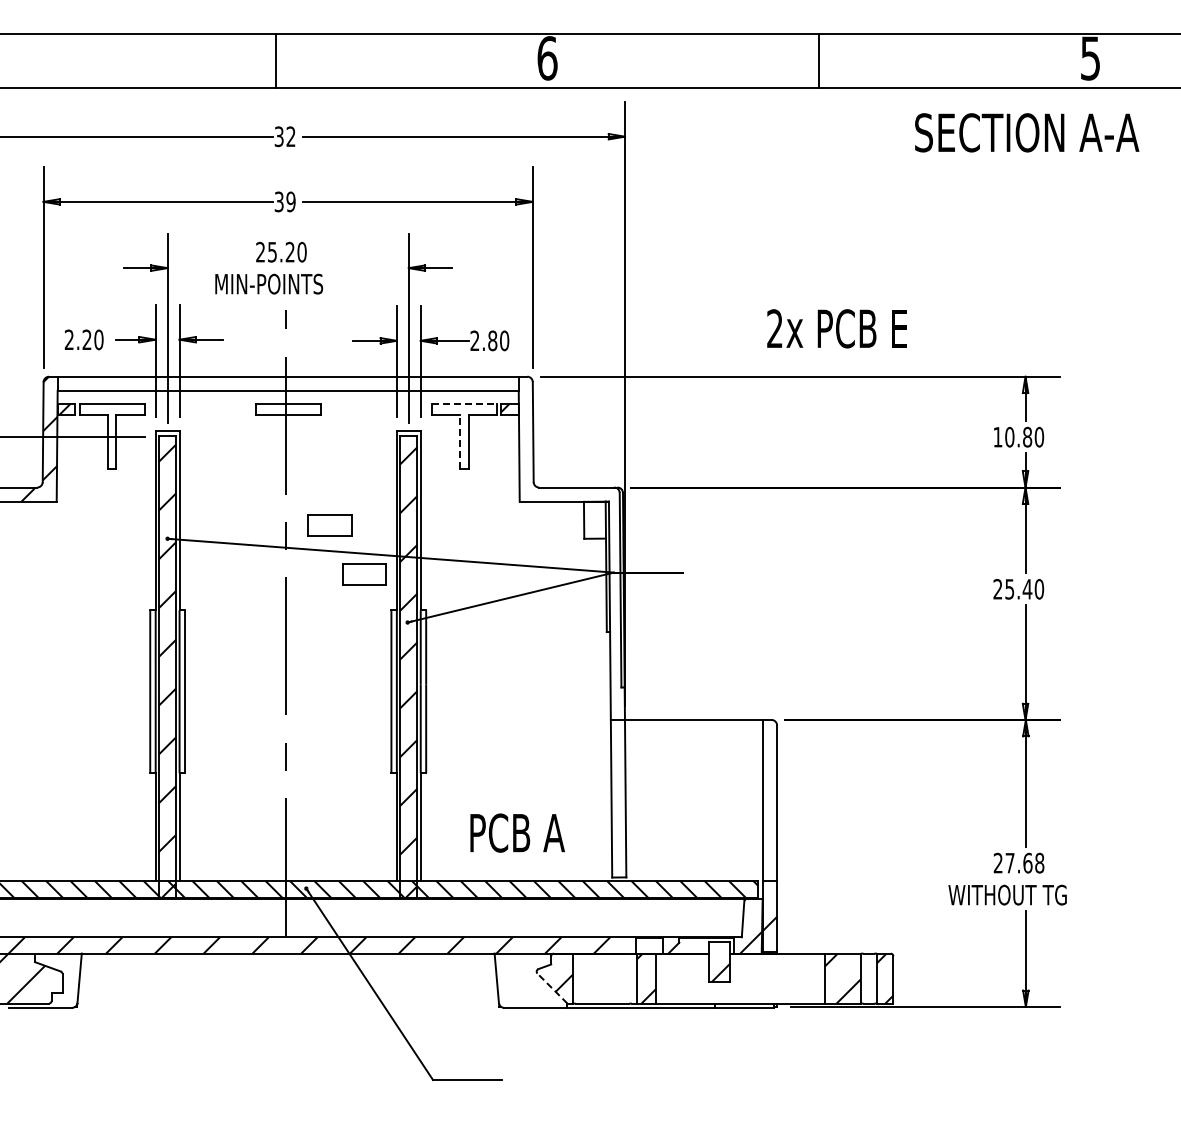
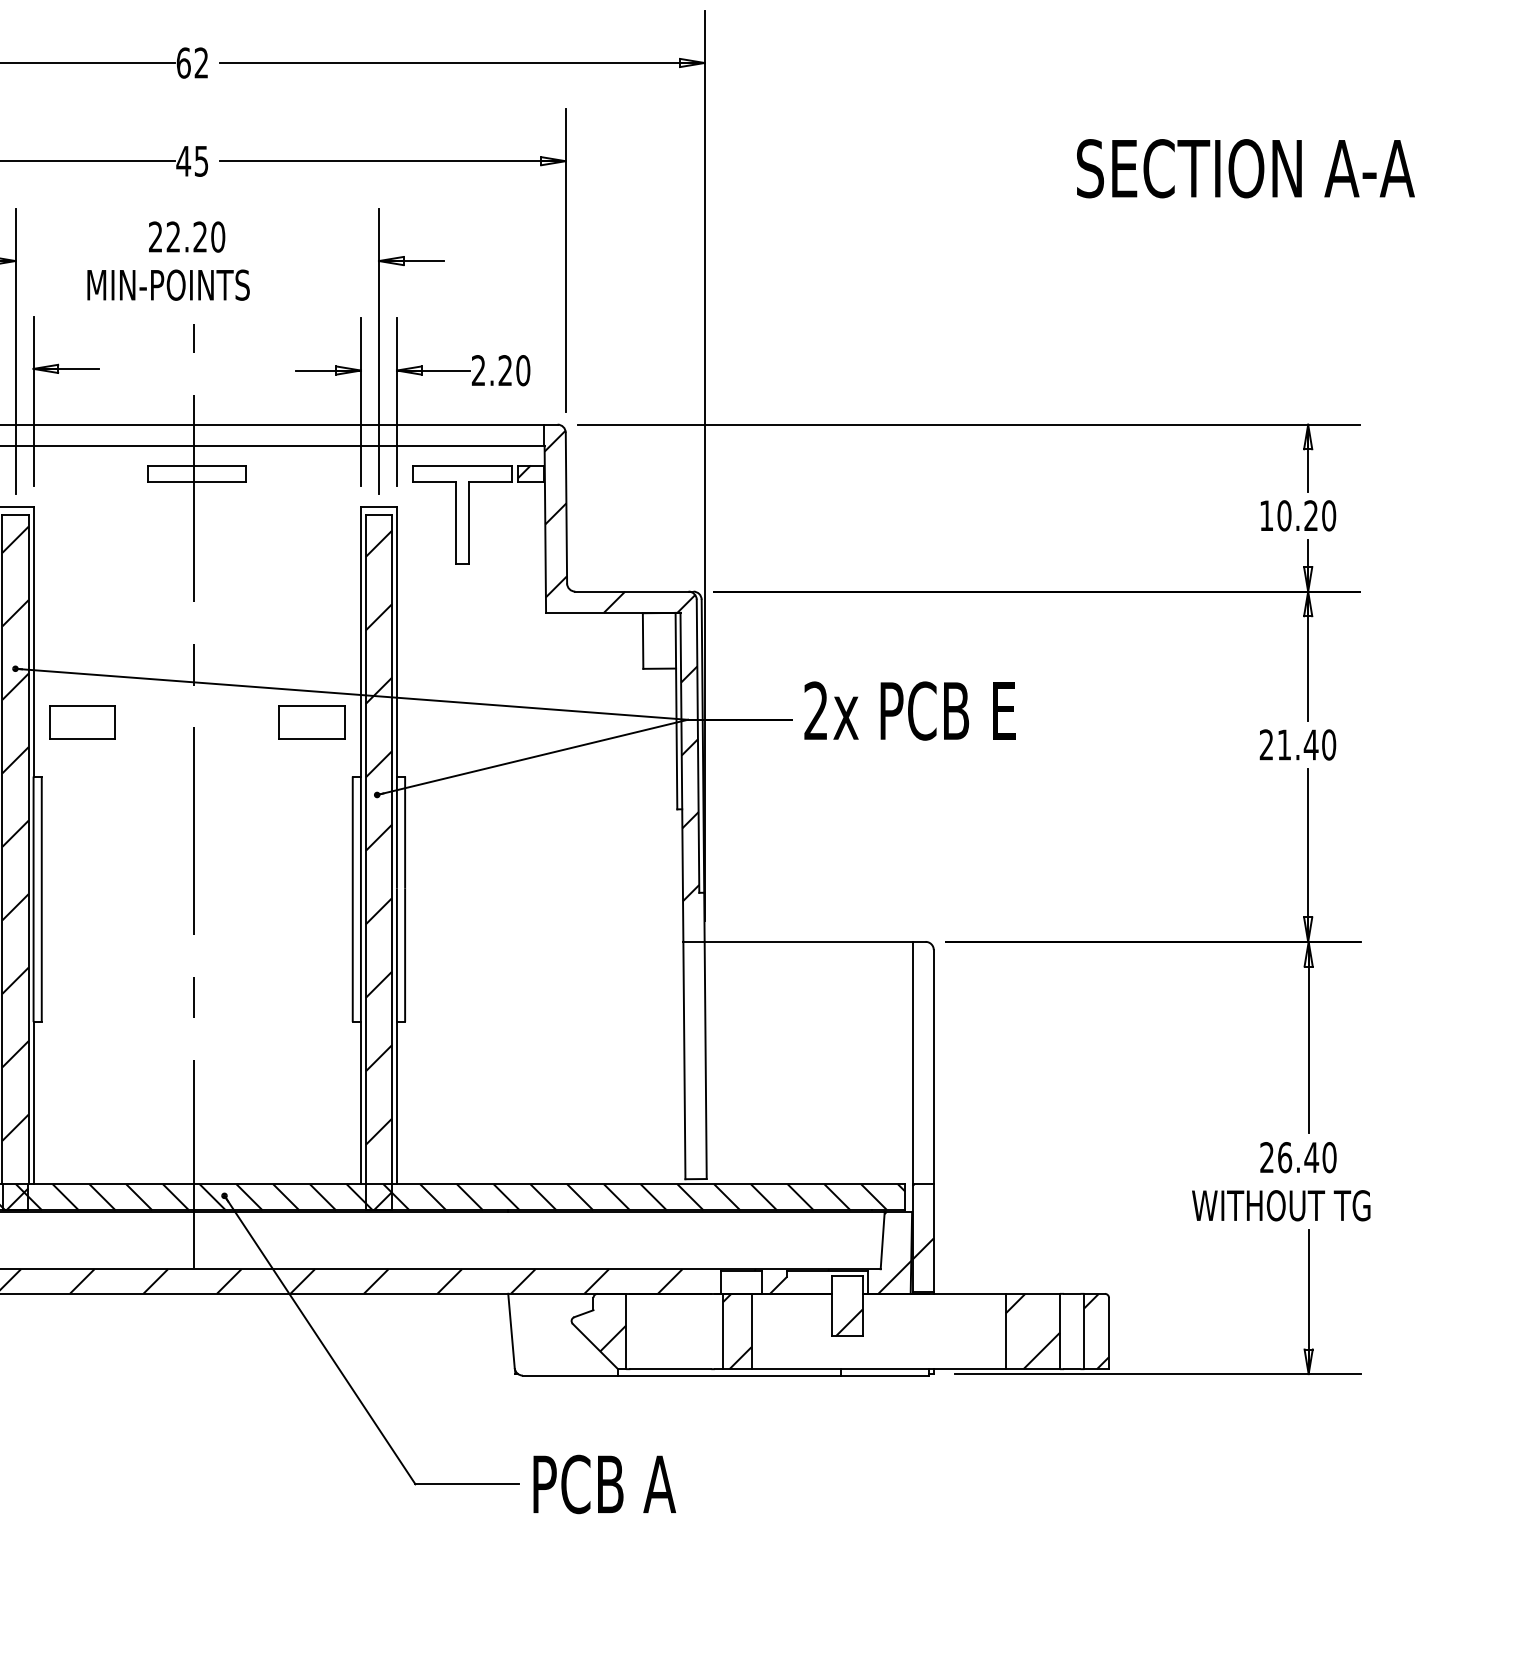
text: (1027, 132) -> (1246, 168), moved
text: (278, 136) -> (182, 62), 32 -> 62
text: (284, 201) -> (191, 160), 39 -> 45
text: (272, 251) -> (173, 235), 25.20 -> 22.20
text: (836, 328) -> (908, 710), moved
text: (492, 340) -> (505, 370), 2.80 -> 2.20
line: (464, 403) -> (462, 464), dashed -> solid
text: (1027, 437) -> (1311, 516), 10.80 -> 10.20
line: (459, 441) -> (455, 522), dashed -> solid
part: (329, 525) -> (81, 722), moved
hatch: (569, 536) -> (621, 665), added
text: (1009, 589) -> (1284, 745), 25.40 -> 21.40
text: (517, 832) -> (604, 1483), moved
text: (1024, 862) -> (1306, 1156), 27.68 -> 26.40
line: (552, 988) -> (595, 1346), dashed -> solid

